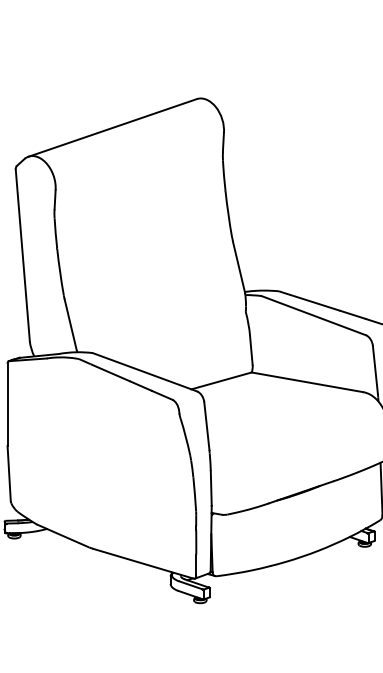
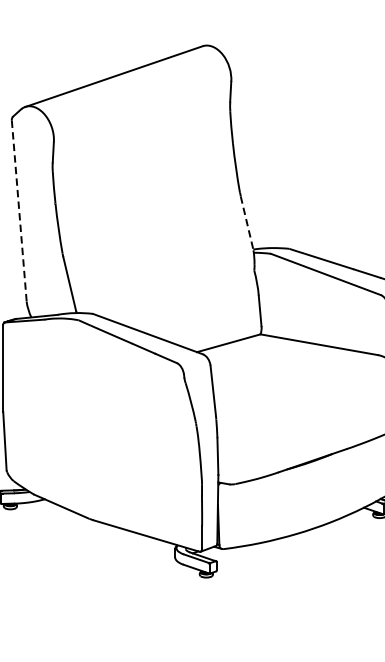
line: (22, 256) -> (18, 212), solid -> dashed
line: (239, 267) -> (247, 223), solid -> dashed

